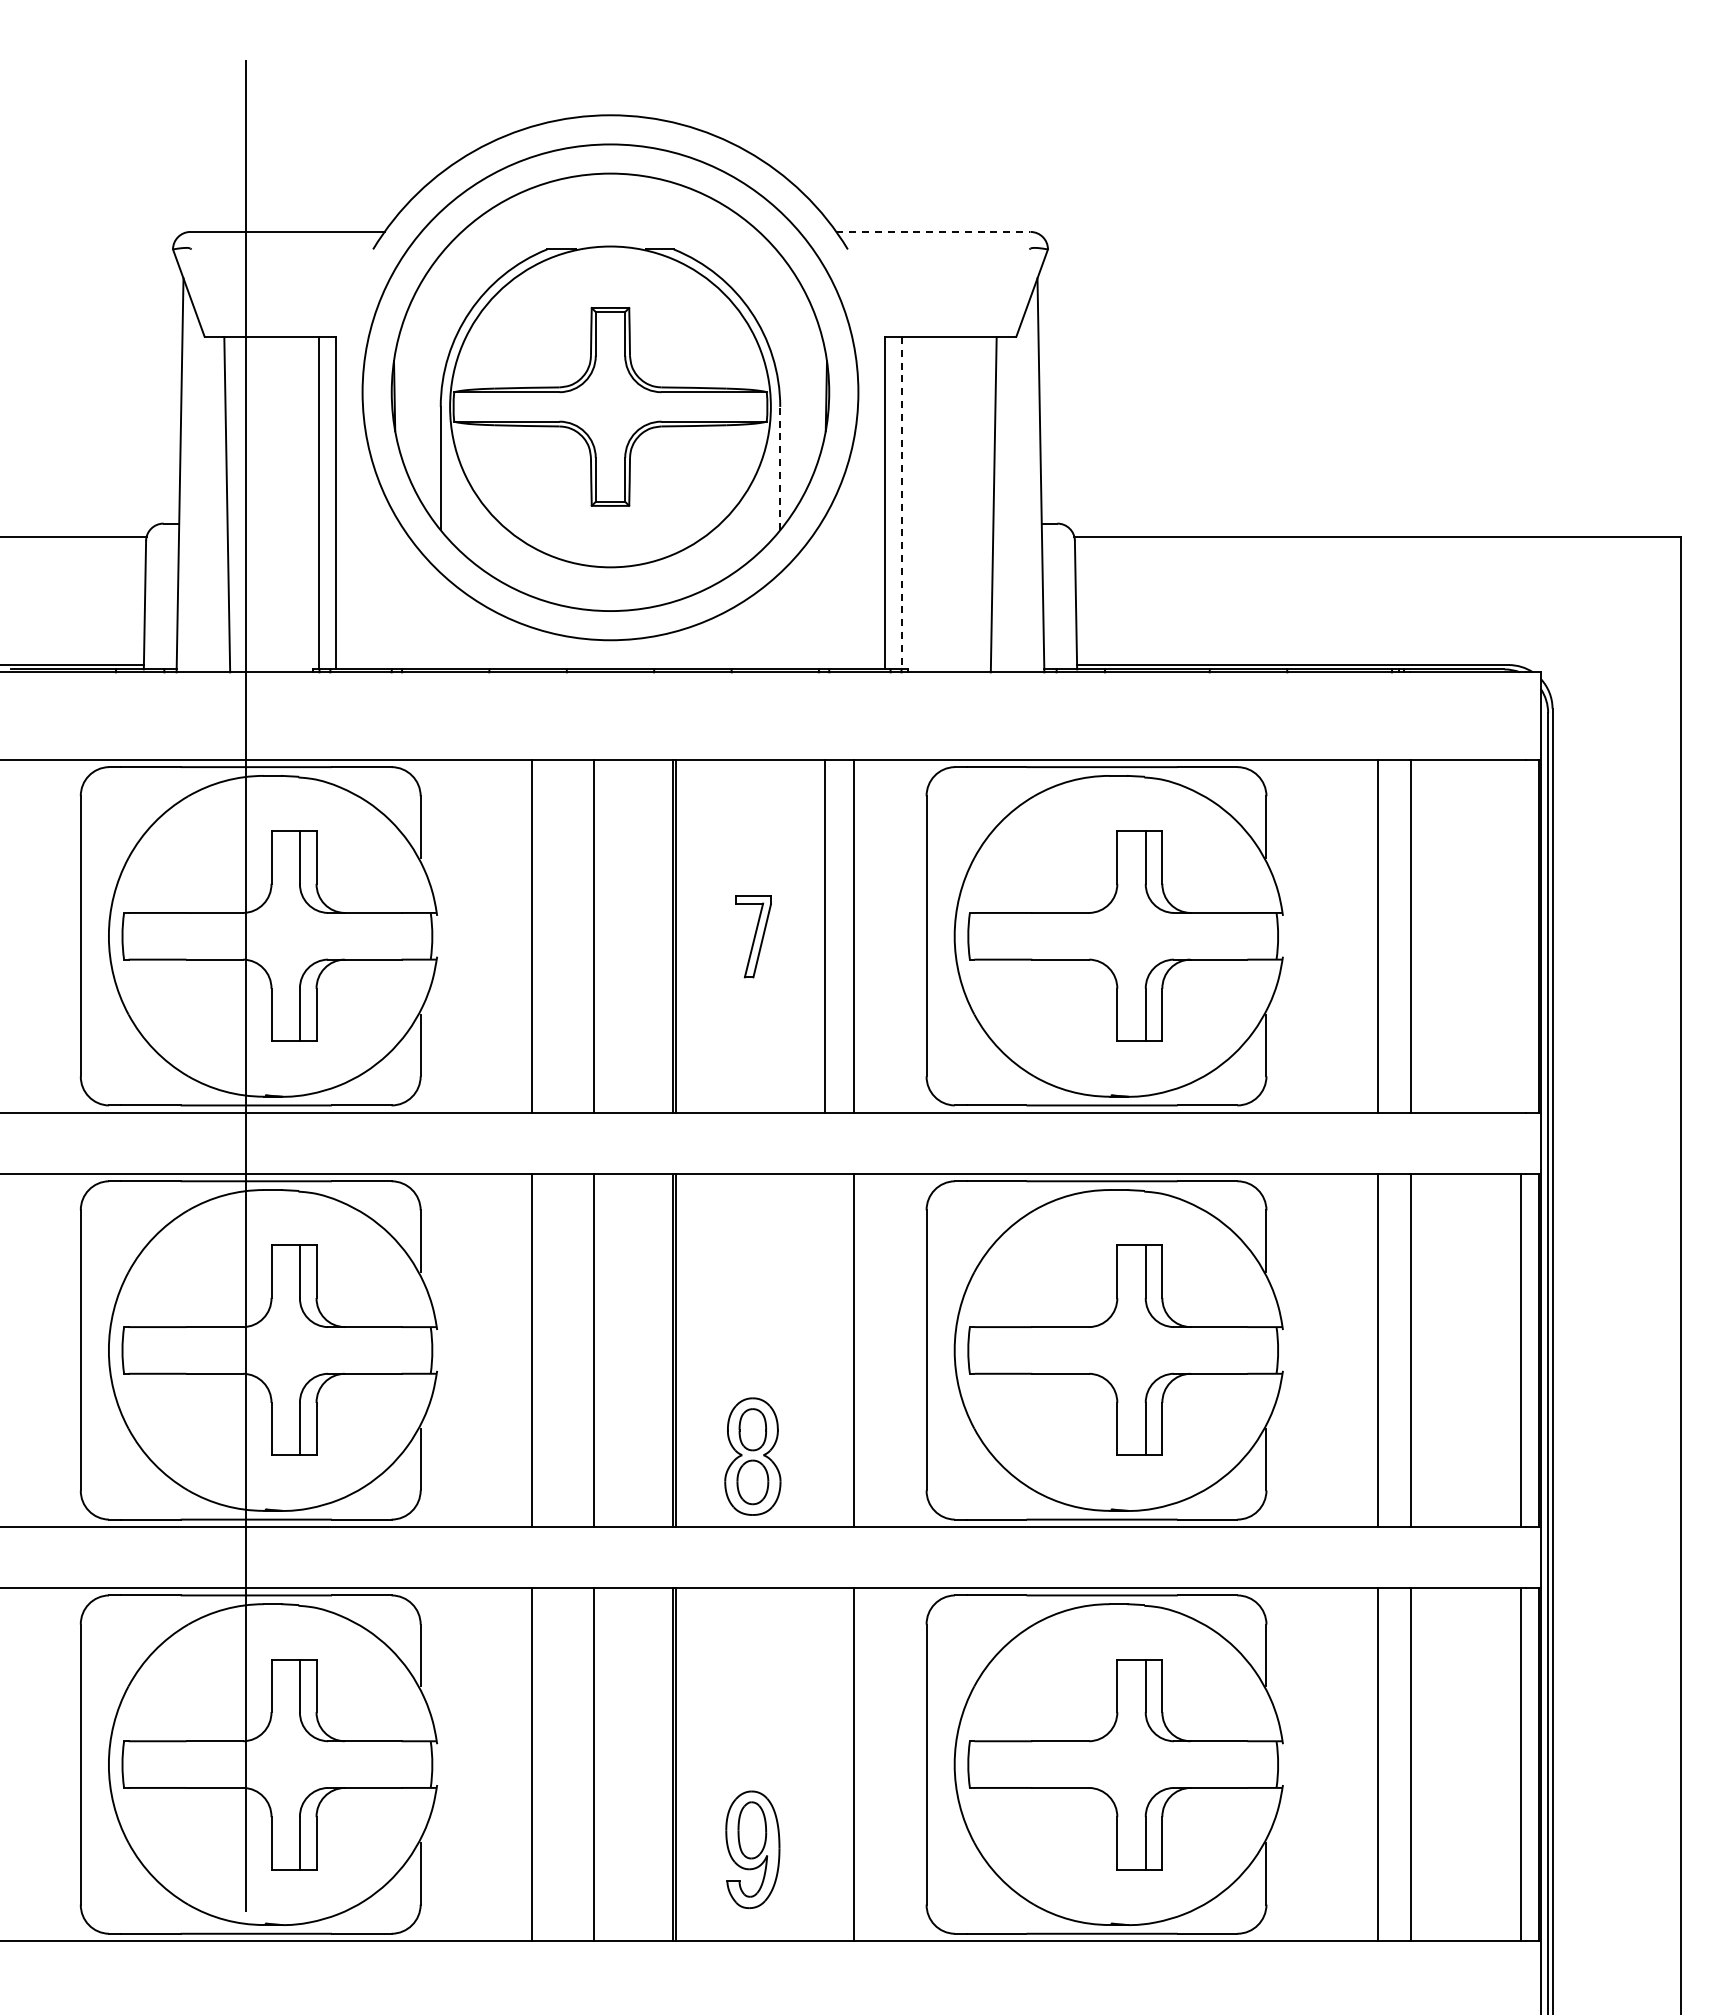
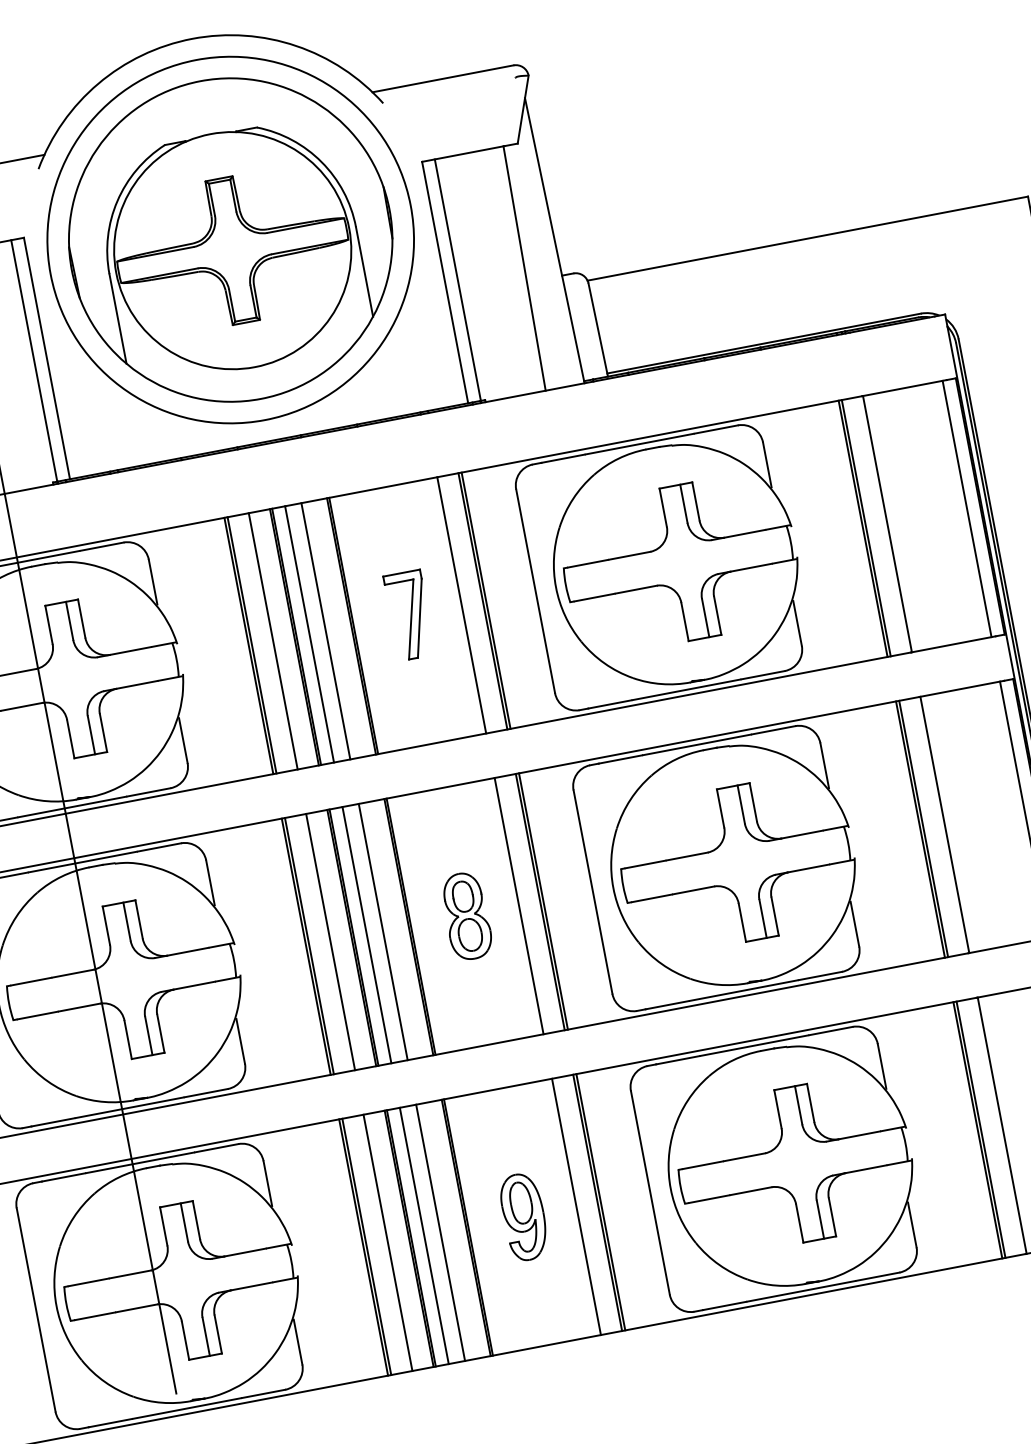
line: (933, 231) -> (443, 78), dashed -> solid
line: (780, 468) -> (364, 271), dashed -> solid
line: (902, 503) -> (458, 280), dashed -> solid
line: (536, 935) -> (252, 644), added
line: (565, 935) -> (273, 640), added
line: (597, 935) -> (296, 636), added
line: (615, 935) -> (309, 633), added
line: (637, 935) -> (325, 630), added
line: (858, 935) -> (486, 600), added
line: (1381, 935) -> (865, 527), added
line: (1520, 935) -> (966, 508), added
part: (753, 936) -> (409, 615), size x1.43
line: (536, 1350) -> (309, 946), added
line: (565, 1350) -> (330, 942), added
line: (597, 1350) -> (354, 937), added
line: (615, 1350) -> (367, 935), added
line: (637, 1350) -> (383, 932), added
line: (824, 1350) -> (518, 906), added
line: (858, 1350) -> (543, 901), added
line: (1381, 1350) -> (923, 829), added
part: (752, 1456) -> (466, 916), moved
line: (536, 1764) -> (367, 1246), added
line: (565, 1764) -> (388, 1242), added
line: (597, 1764) -> (411, 1238), added
line: (615, 1764) -> (424, 1235), added
line: (637, 1764) -> (440, 1232), added
line: (824, 1764) -> (576, 1206), added
line: (858, 1764) -> (600, 1202), added
line: (1381, 1764) -> (980, 1129), added
part: (752, 1849) -> (523, 1216), moved

